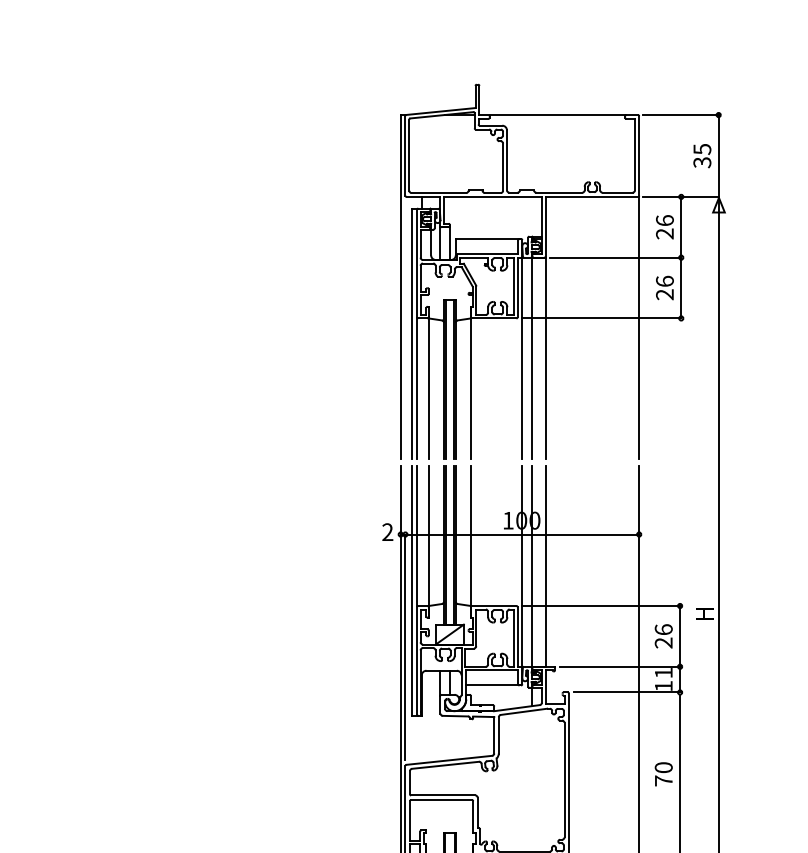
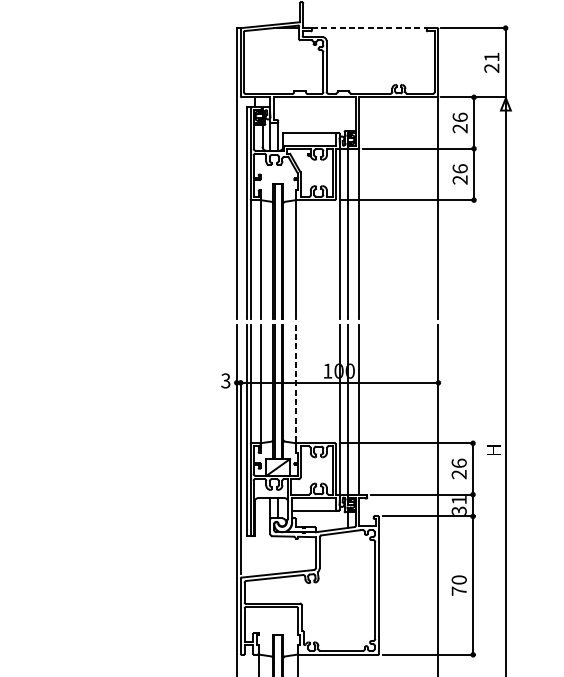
line: (558, 115) -> (370, 28), solid -> dashed
text: (702, 156) -> (491, 63), 35 -> 21
text: (387, 532) -> (225, 381), 2 -> 3
line: (470, 536) -> (295, 384), solid -> dashed
text: (663, 685) -> (458, 510), 11 -> 31

